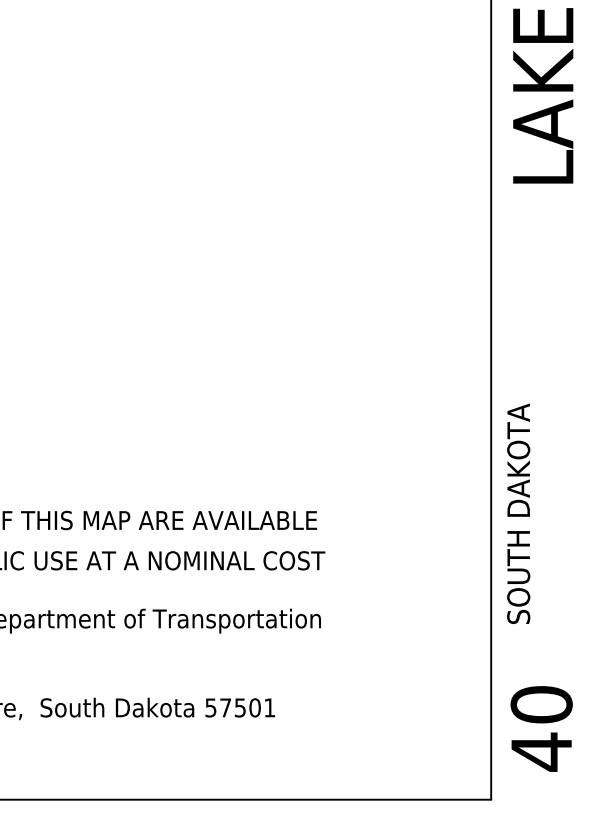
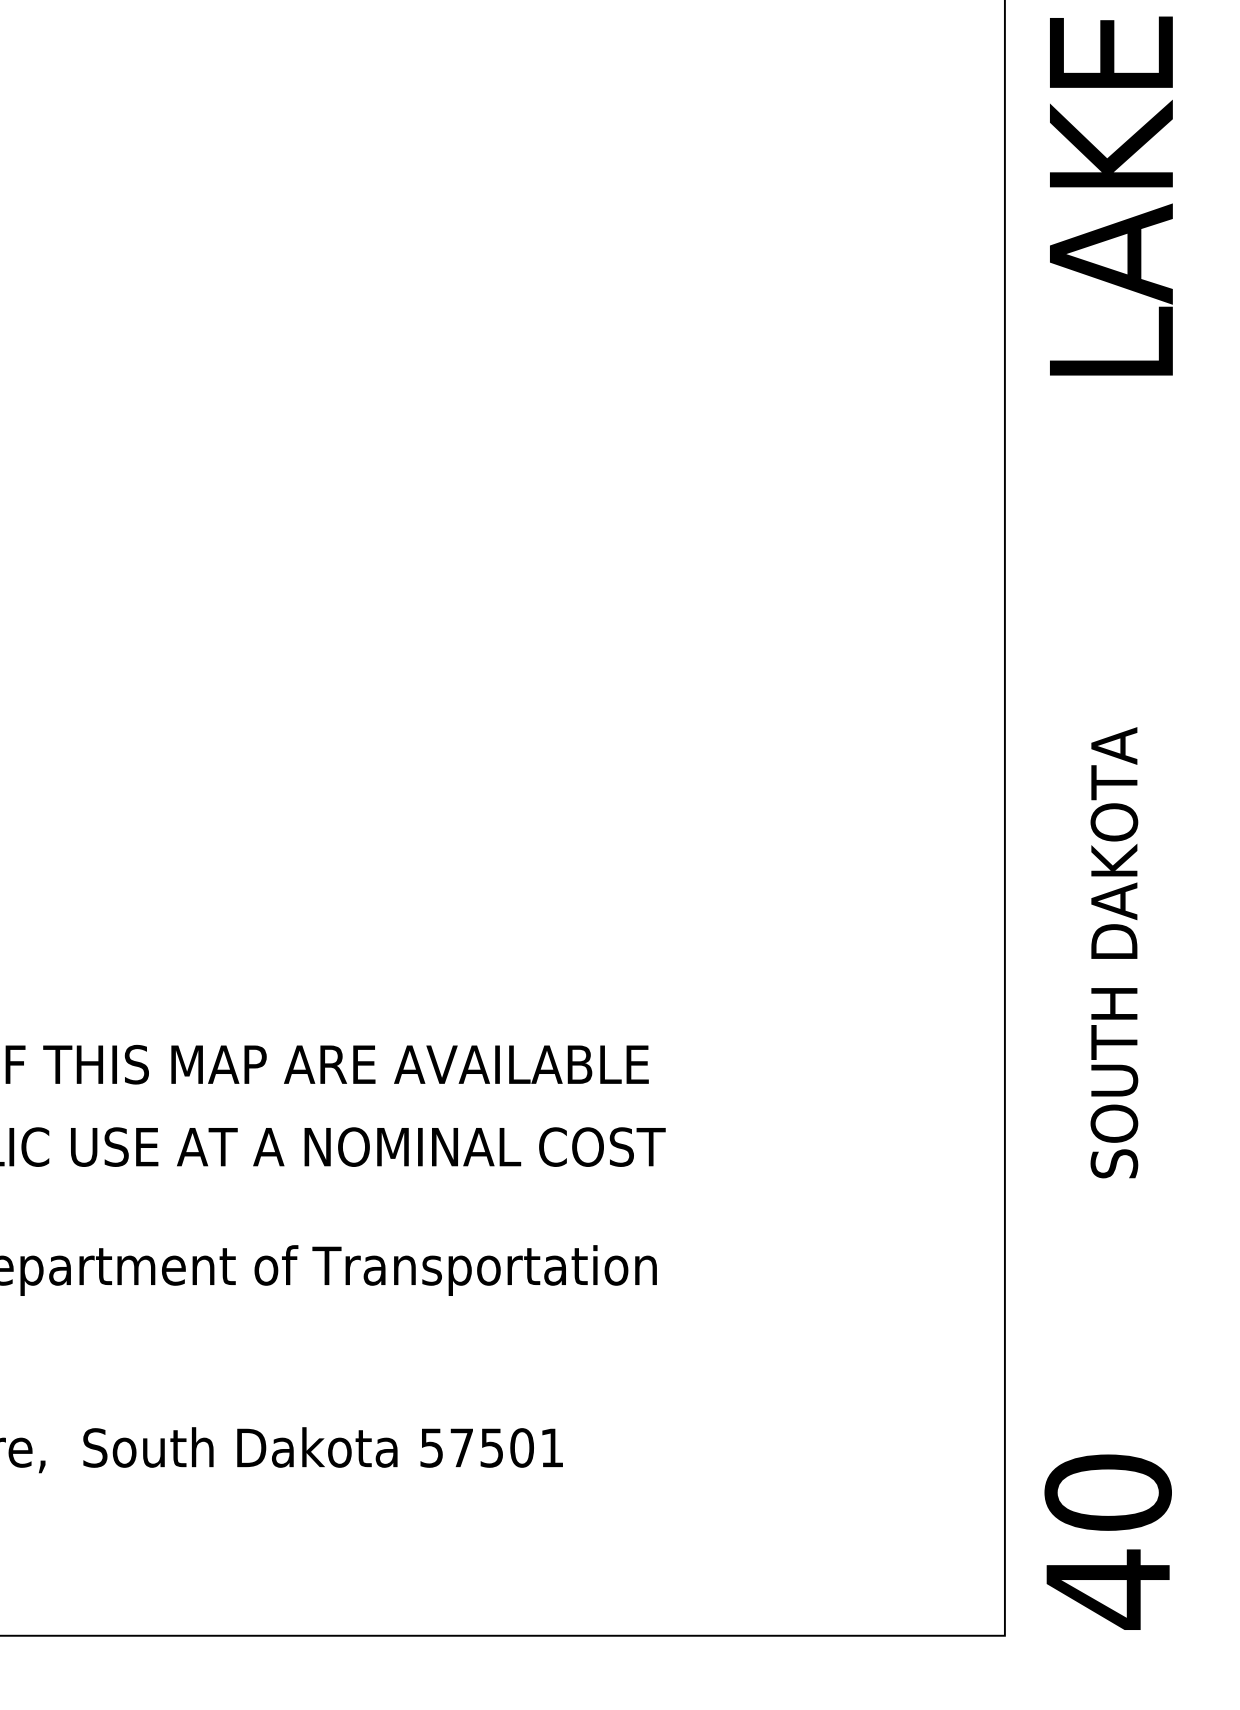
text: (518, 513) -> (1113, 952), moved
text: (541, 728) -> (1107, 1541), moved

